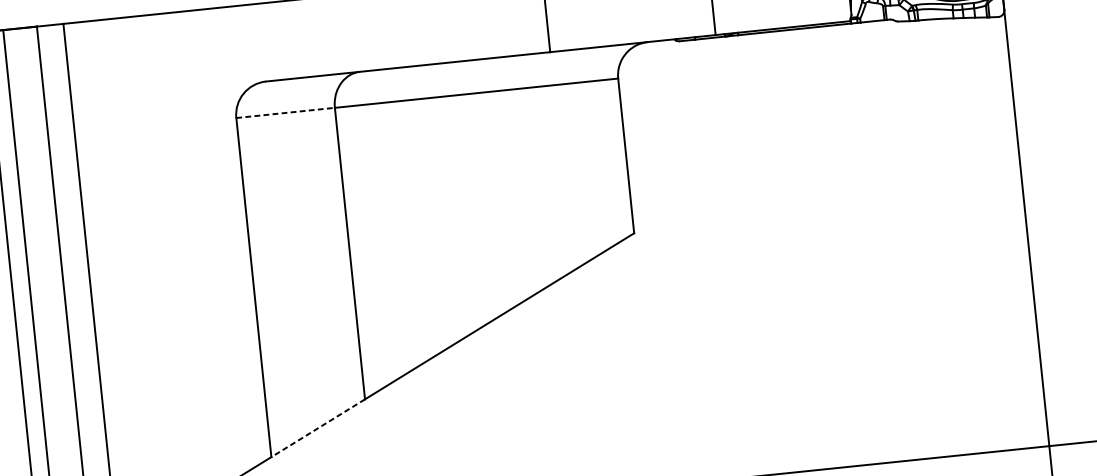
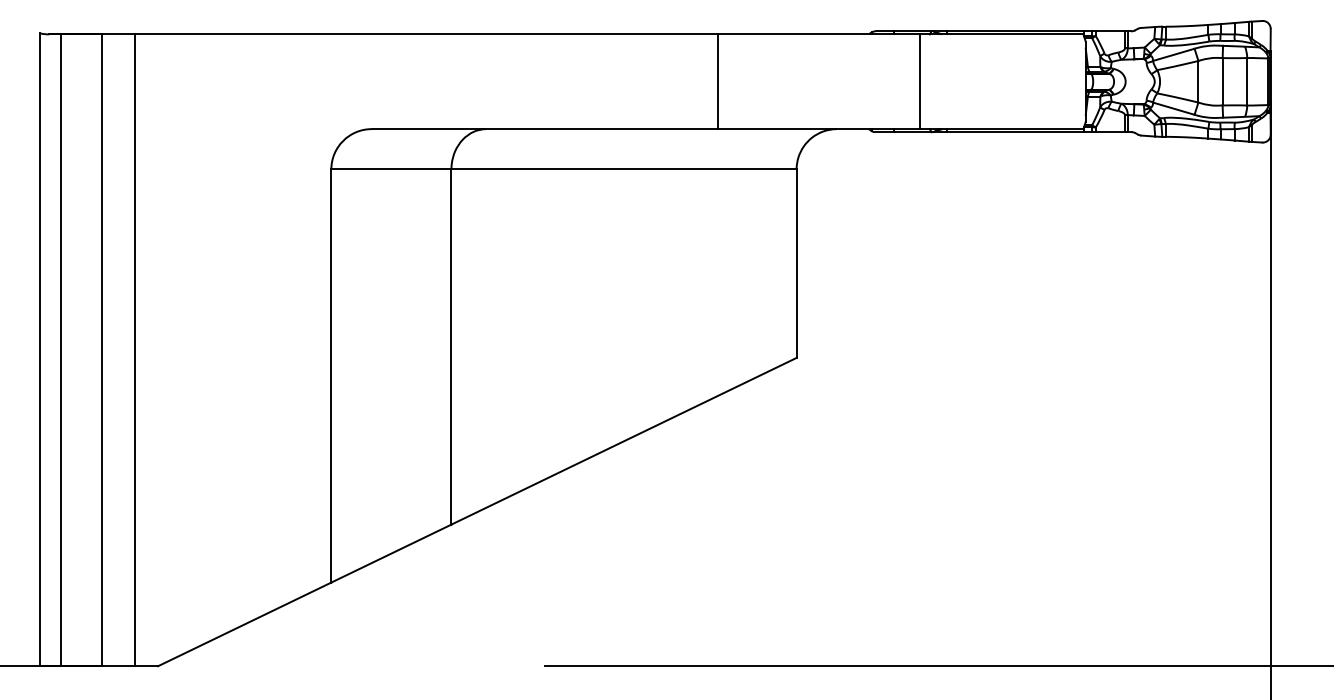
line: (285, 112) -> (391, 169), dashed -> solid
line: (318, 428) -> (391, 553), dashed -> solid

